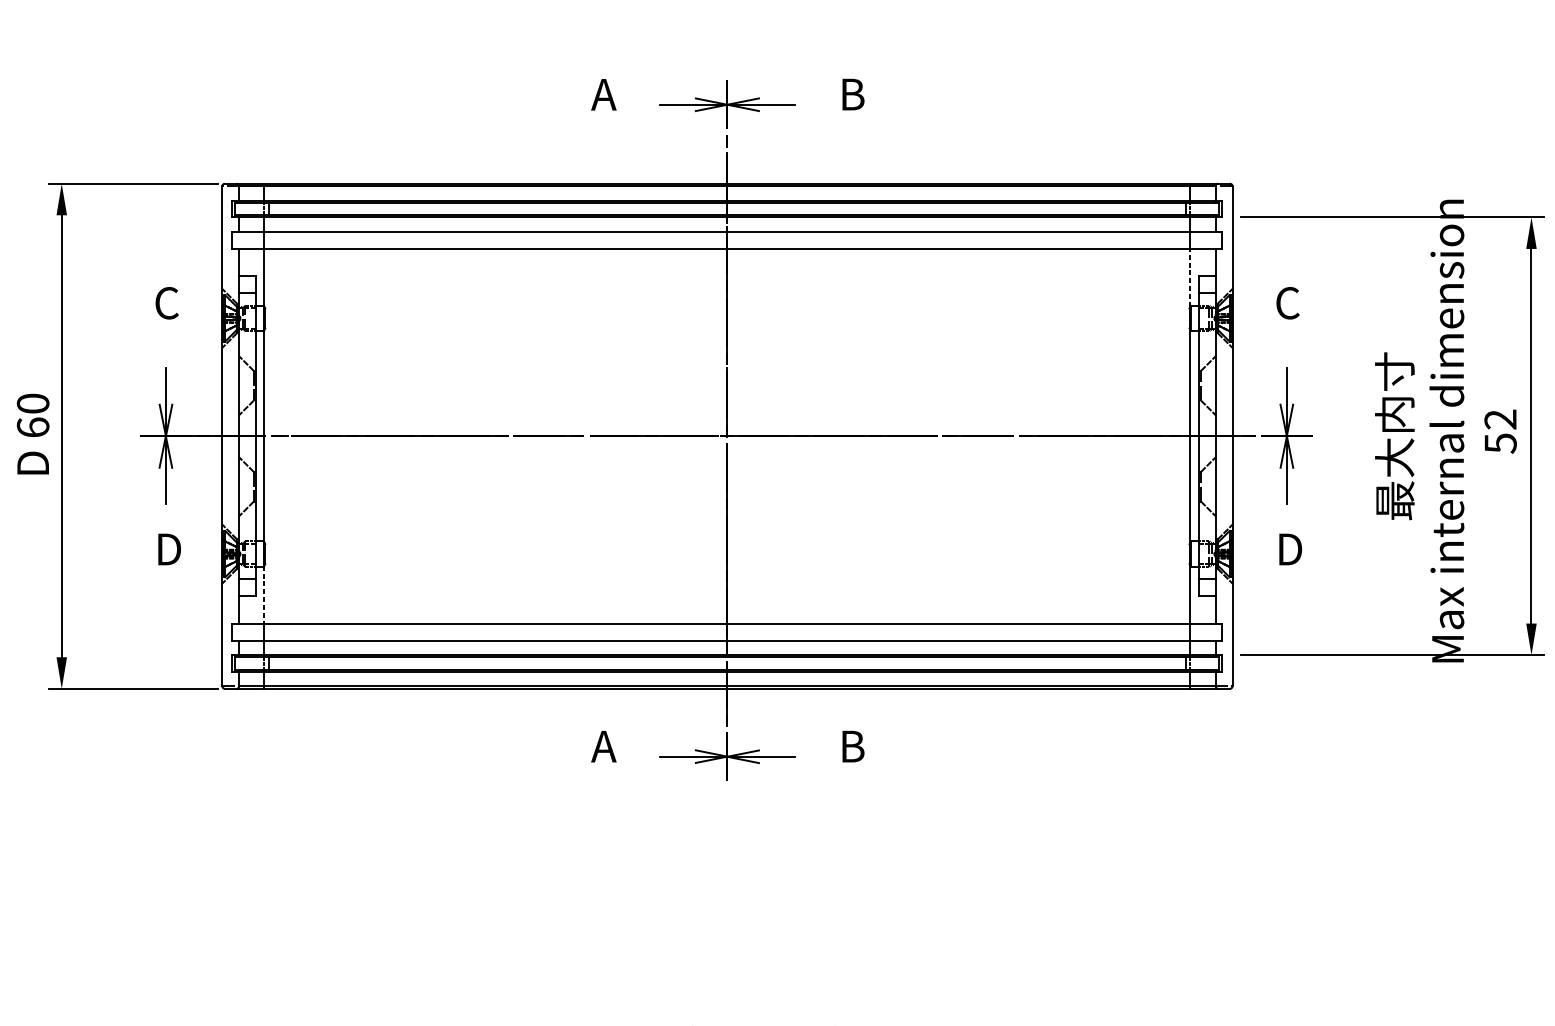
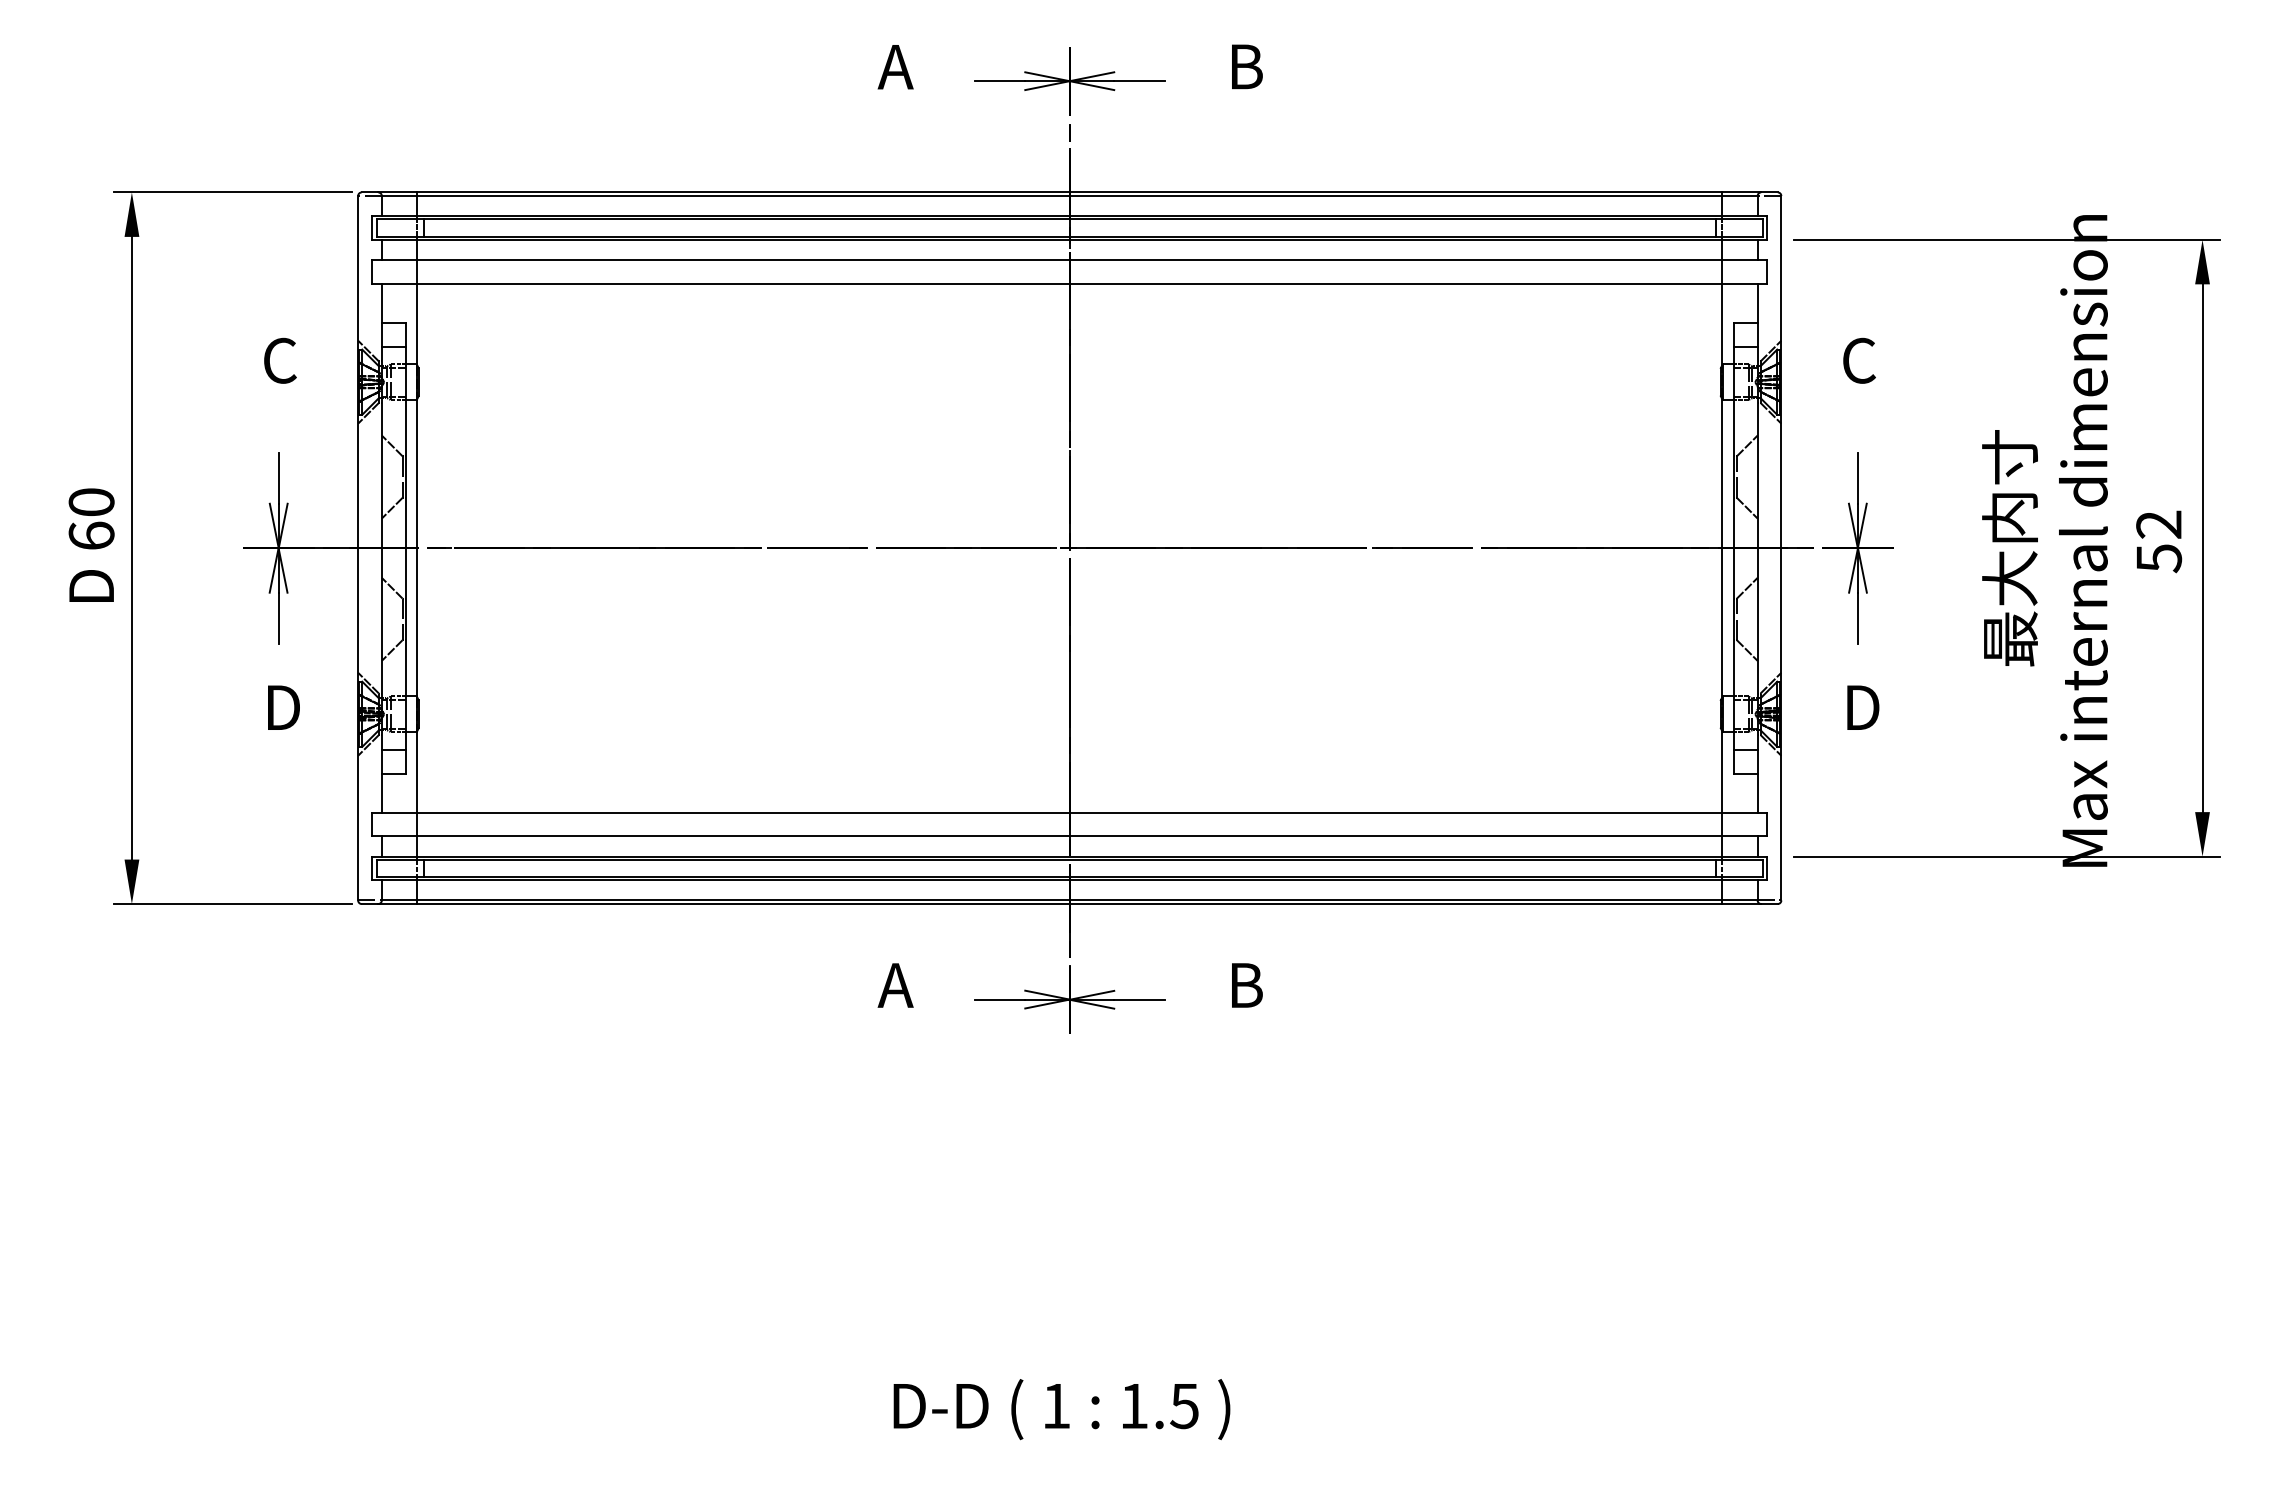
line: (1190, 277) -> (1722, 324), dashed -> solid
line: (264, 594) -> (417, 771), dashed -> solid

